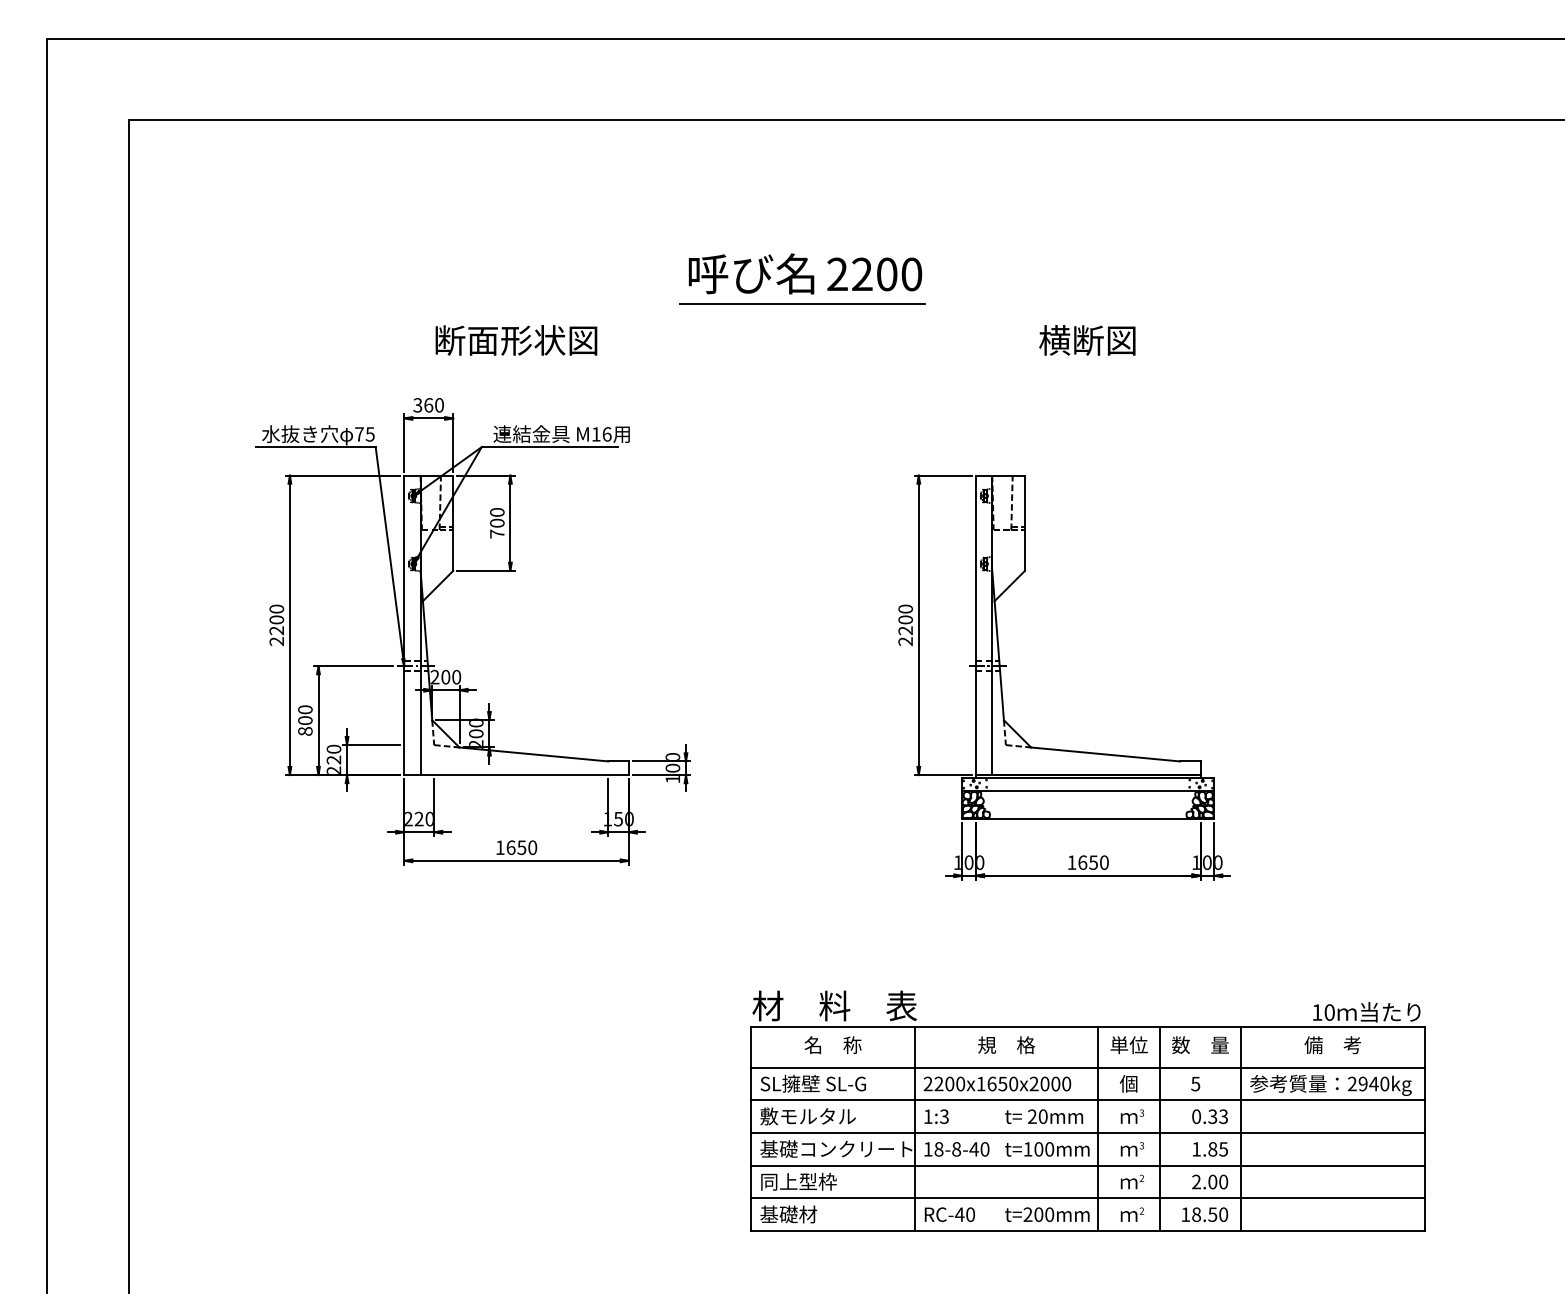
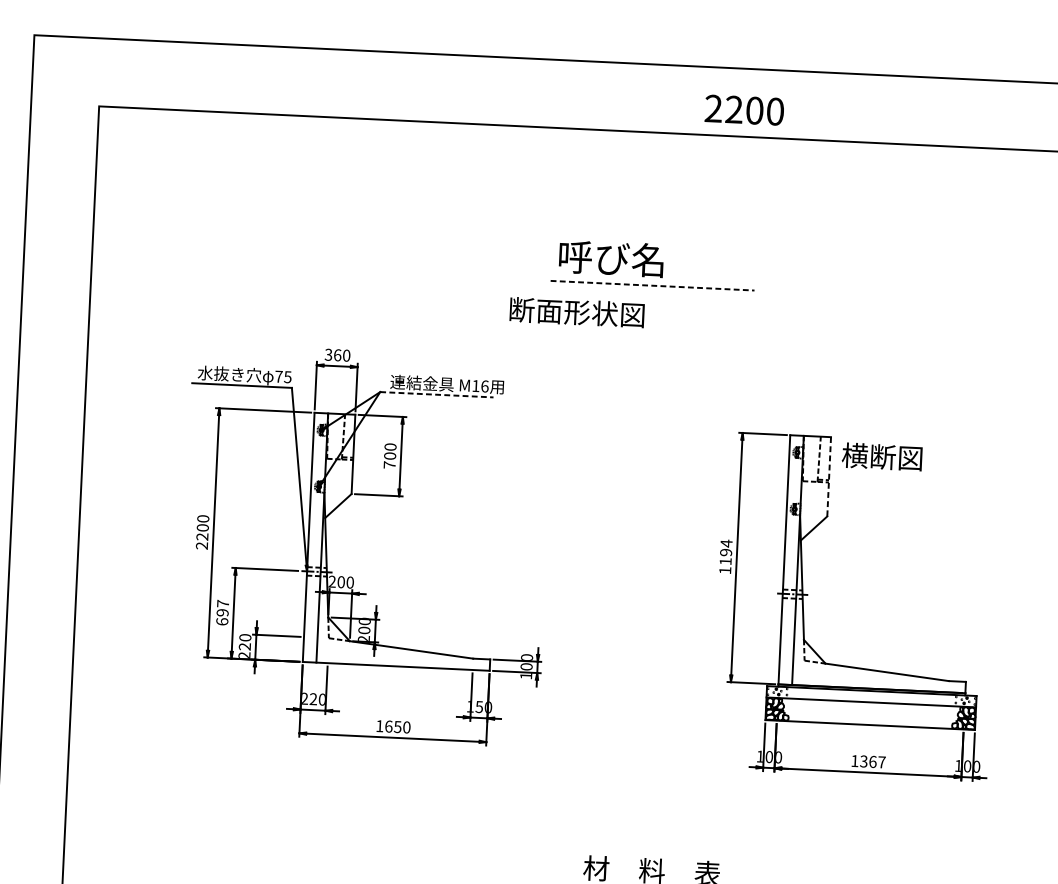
text: (874, 274) -> (744, 110), moved
line: (802, 304) -> (652, 286), solid -> dashed
text: (516, 340) -> (577, 312), moved
text: (1087, 340) -> (882, 457), moved
line: (550, 447) -> (437, 395), solid -> dashed
line: (1024, 523) -> (828, 476), solid -> dashed
text: (905, 625) -> (725, 557), 2200 -> 1194
text: (305, 720) -> (222, 612), 800 -> 697
text: (1093, 862) -> (872, 761), 1650 -> 1367

